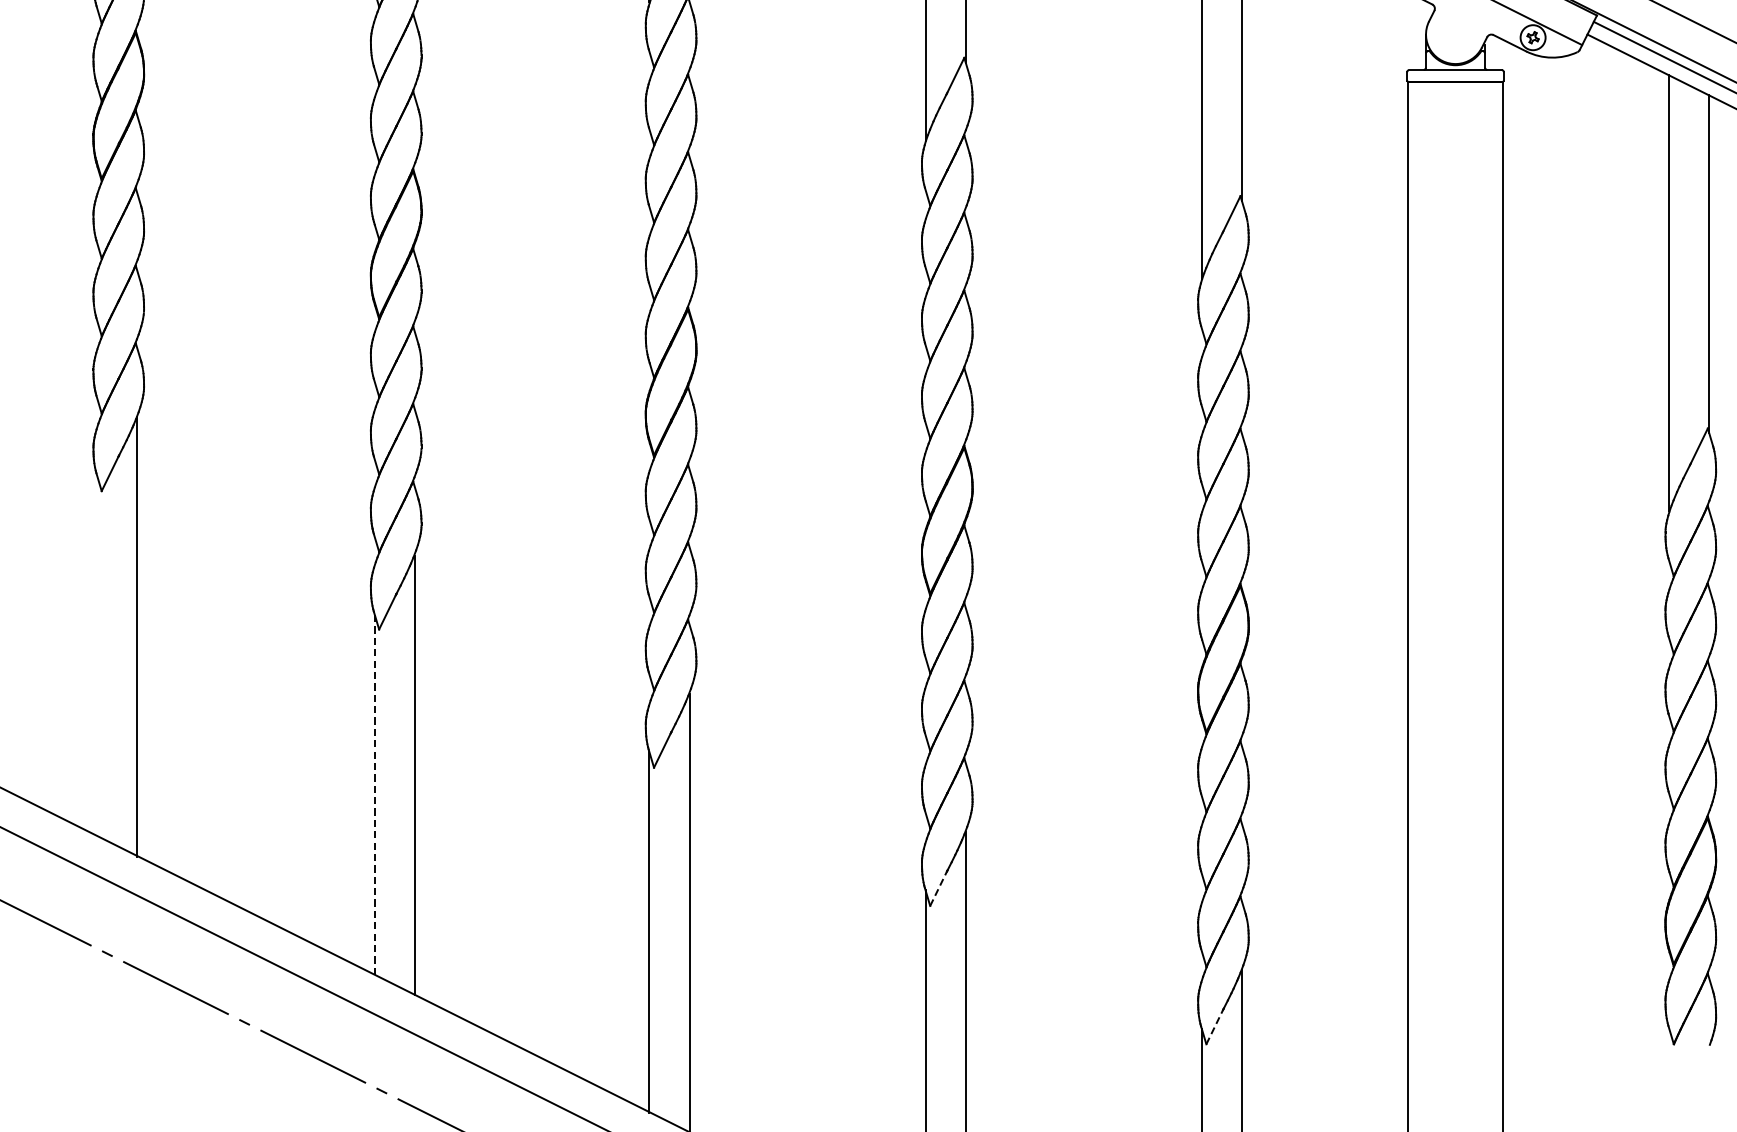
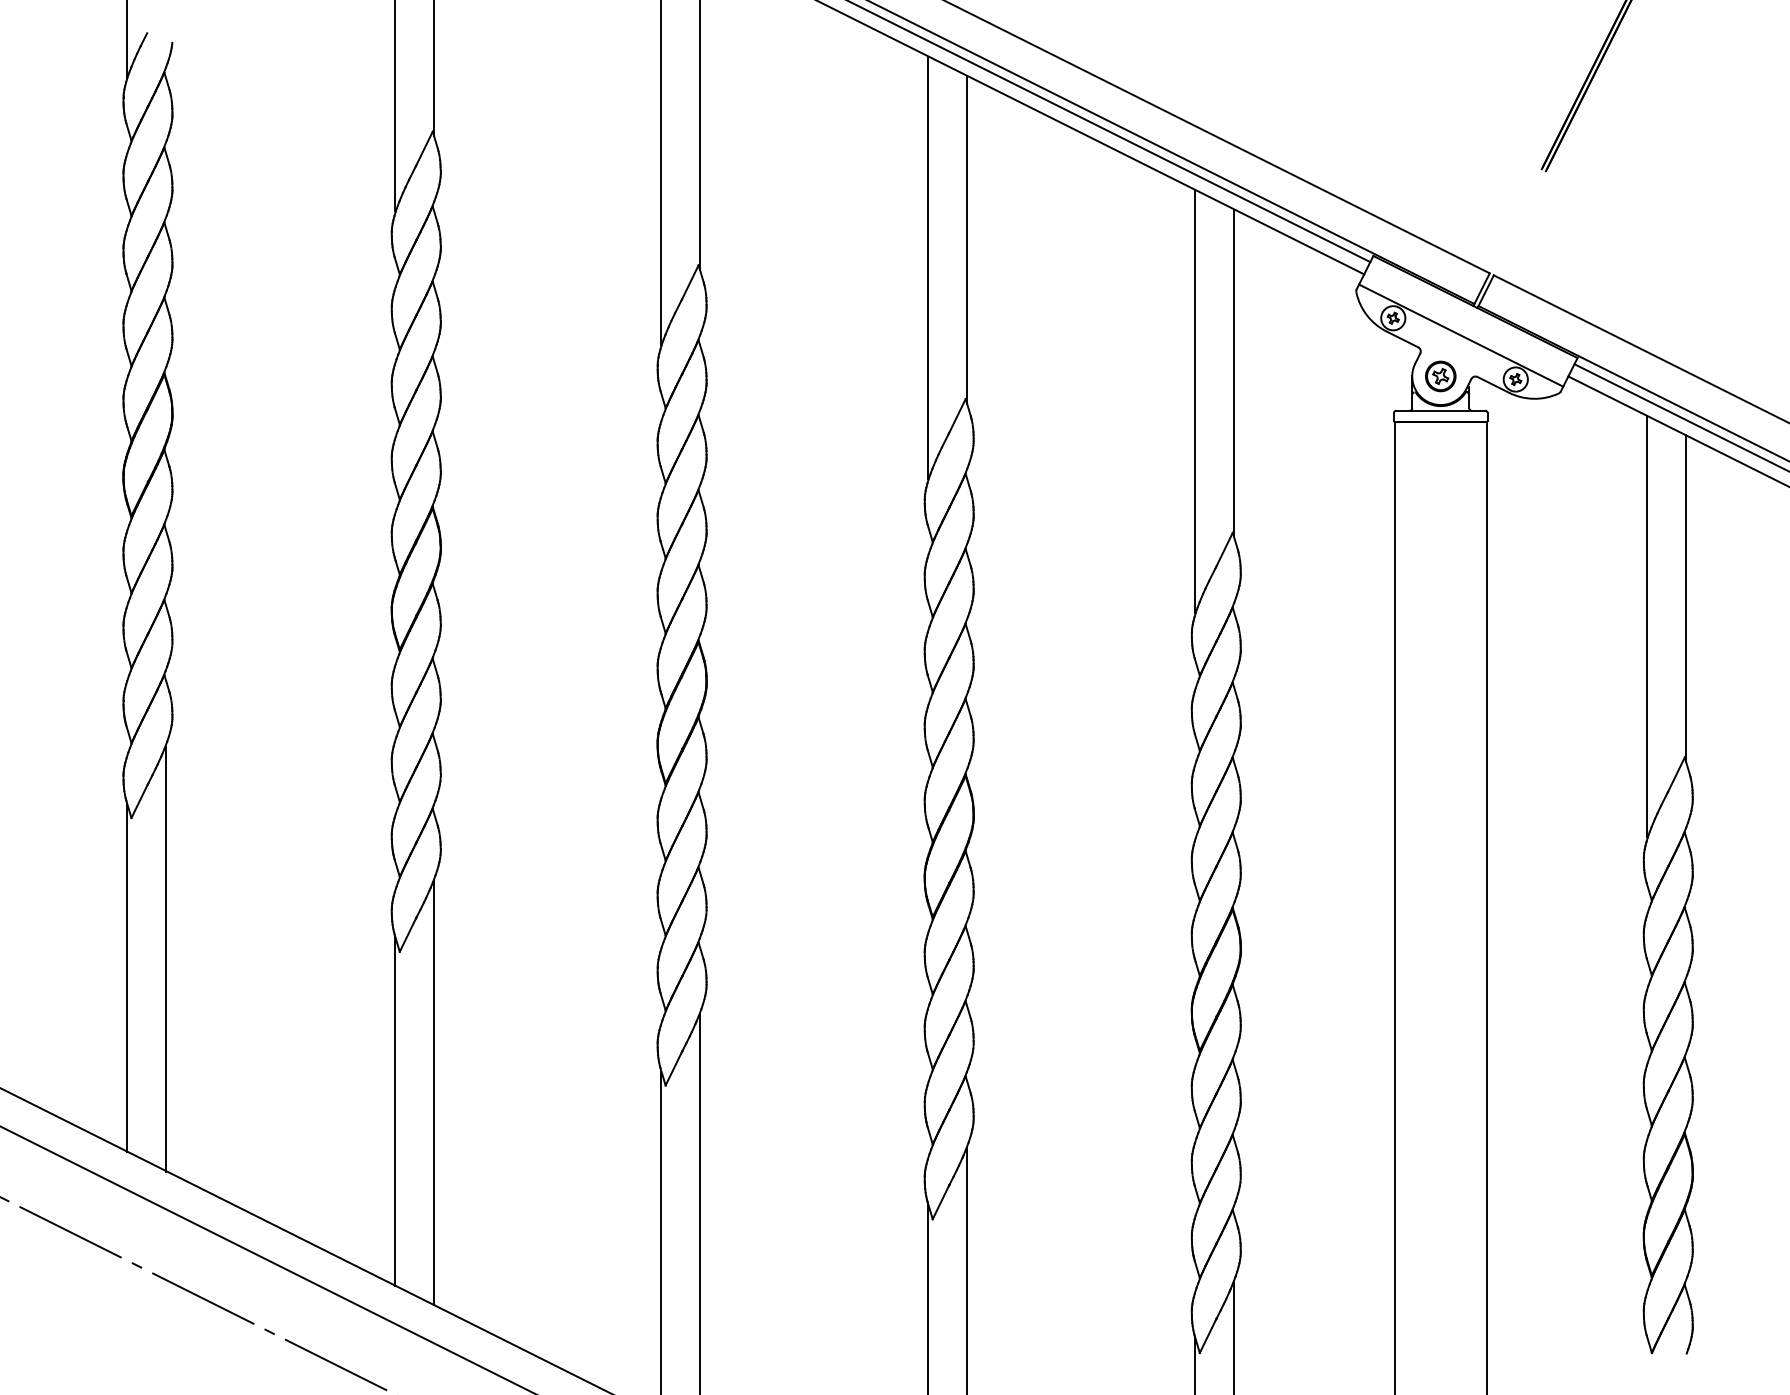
part: (1455, 34) -> (1440, 376), added
line: (97, 656) -> (127, 977), added
line: (374, 794) -> (395, 1111), dashed -> solid
line: (938, 888) -> (940, 1202), dashed -> solid
line: (1215, 1027) -> (1208, 1336), dashed -> solid

